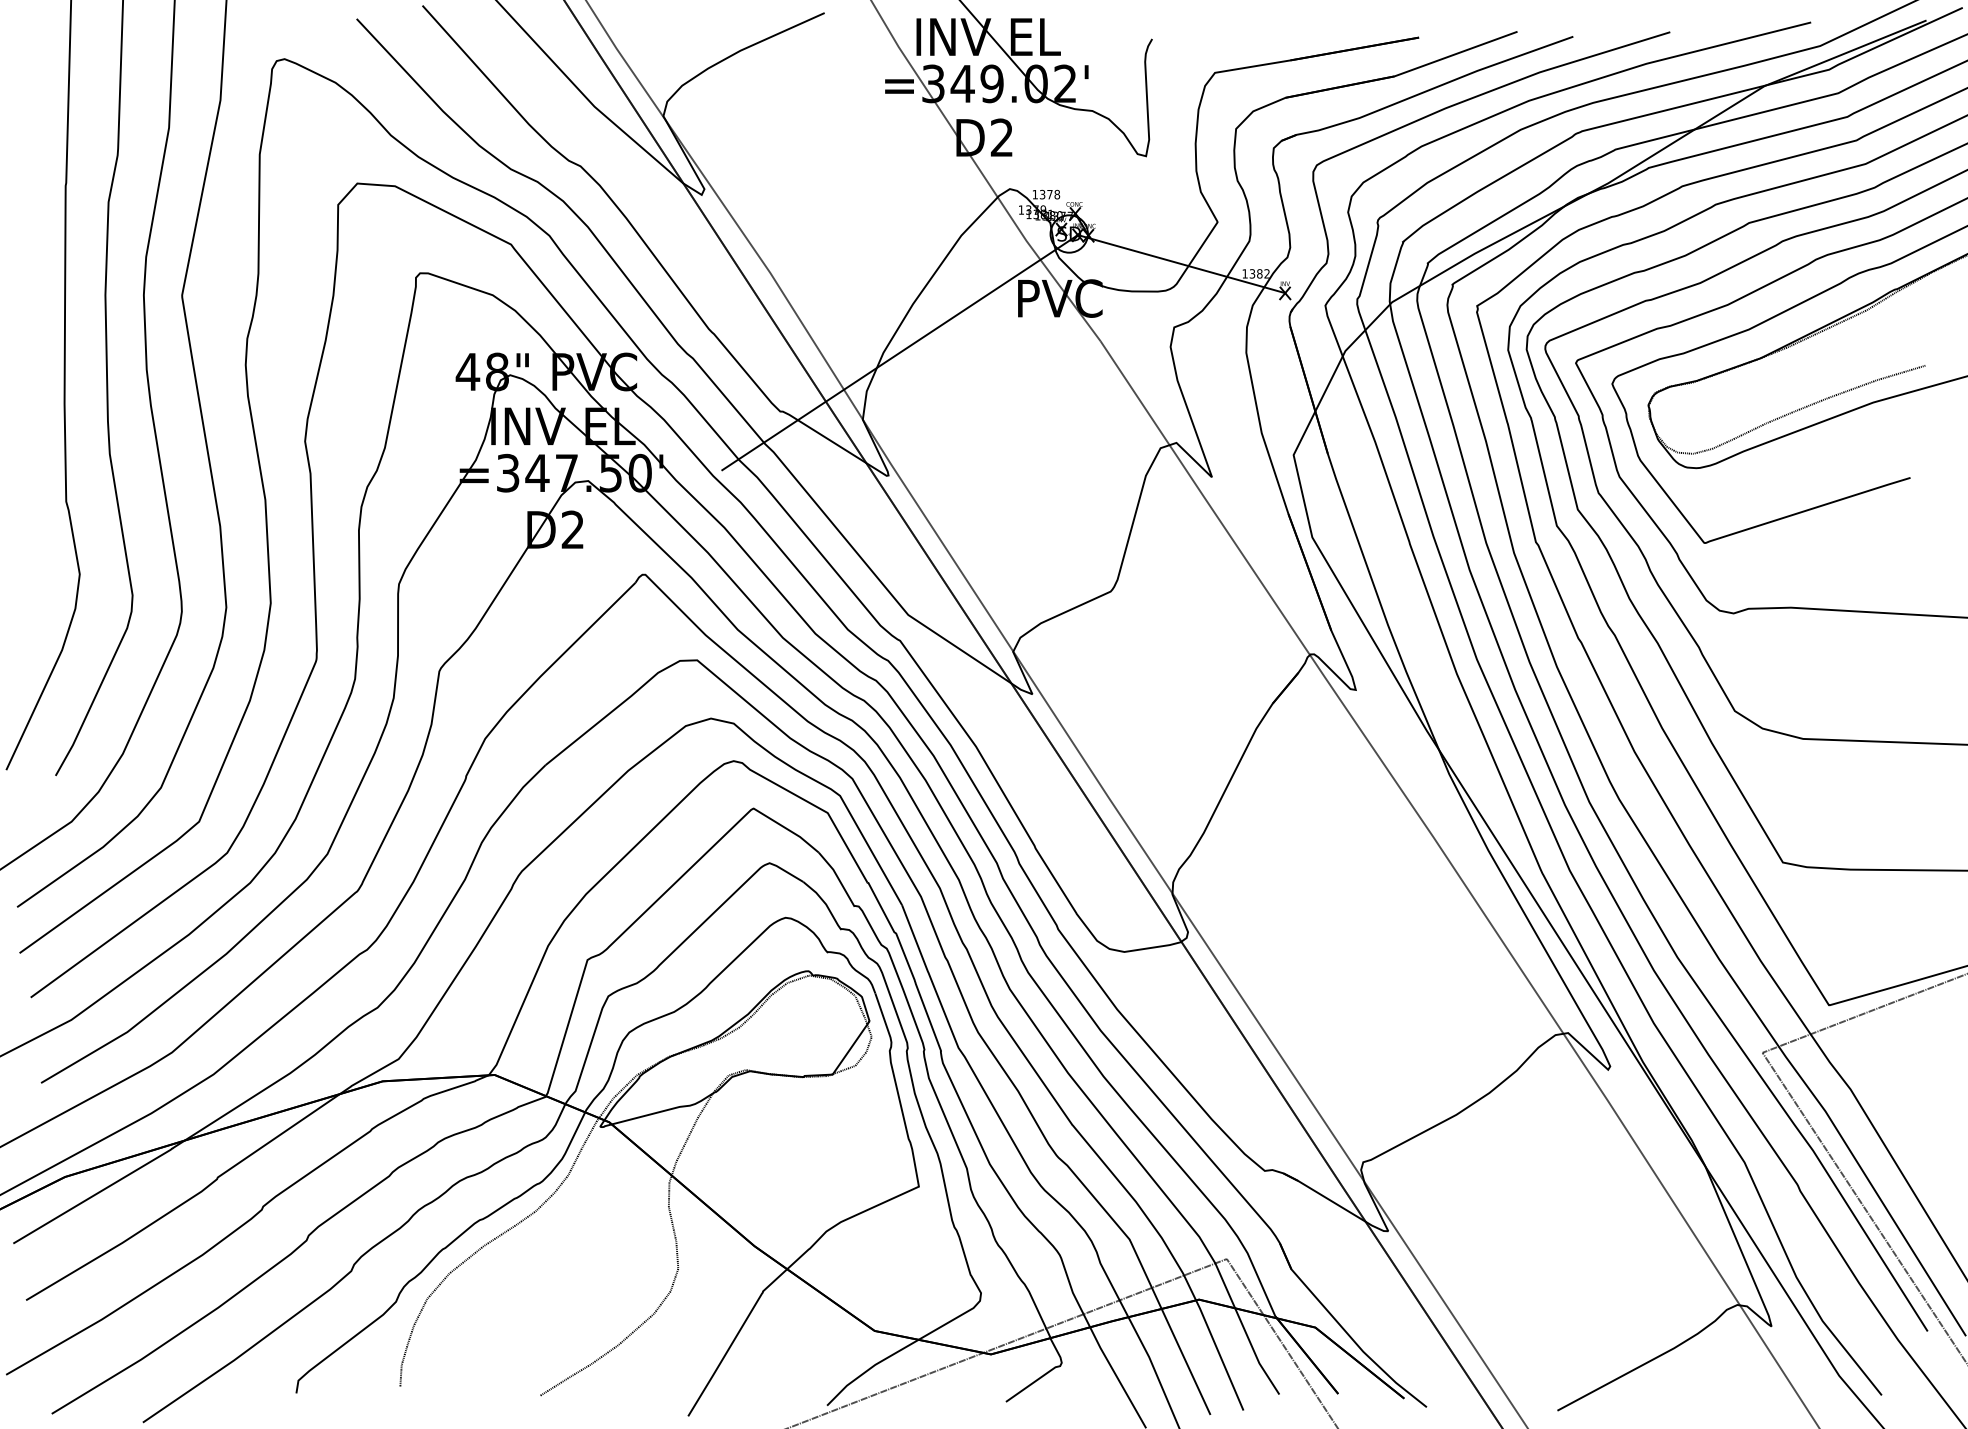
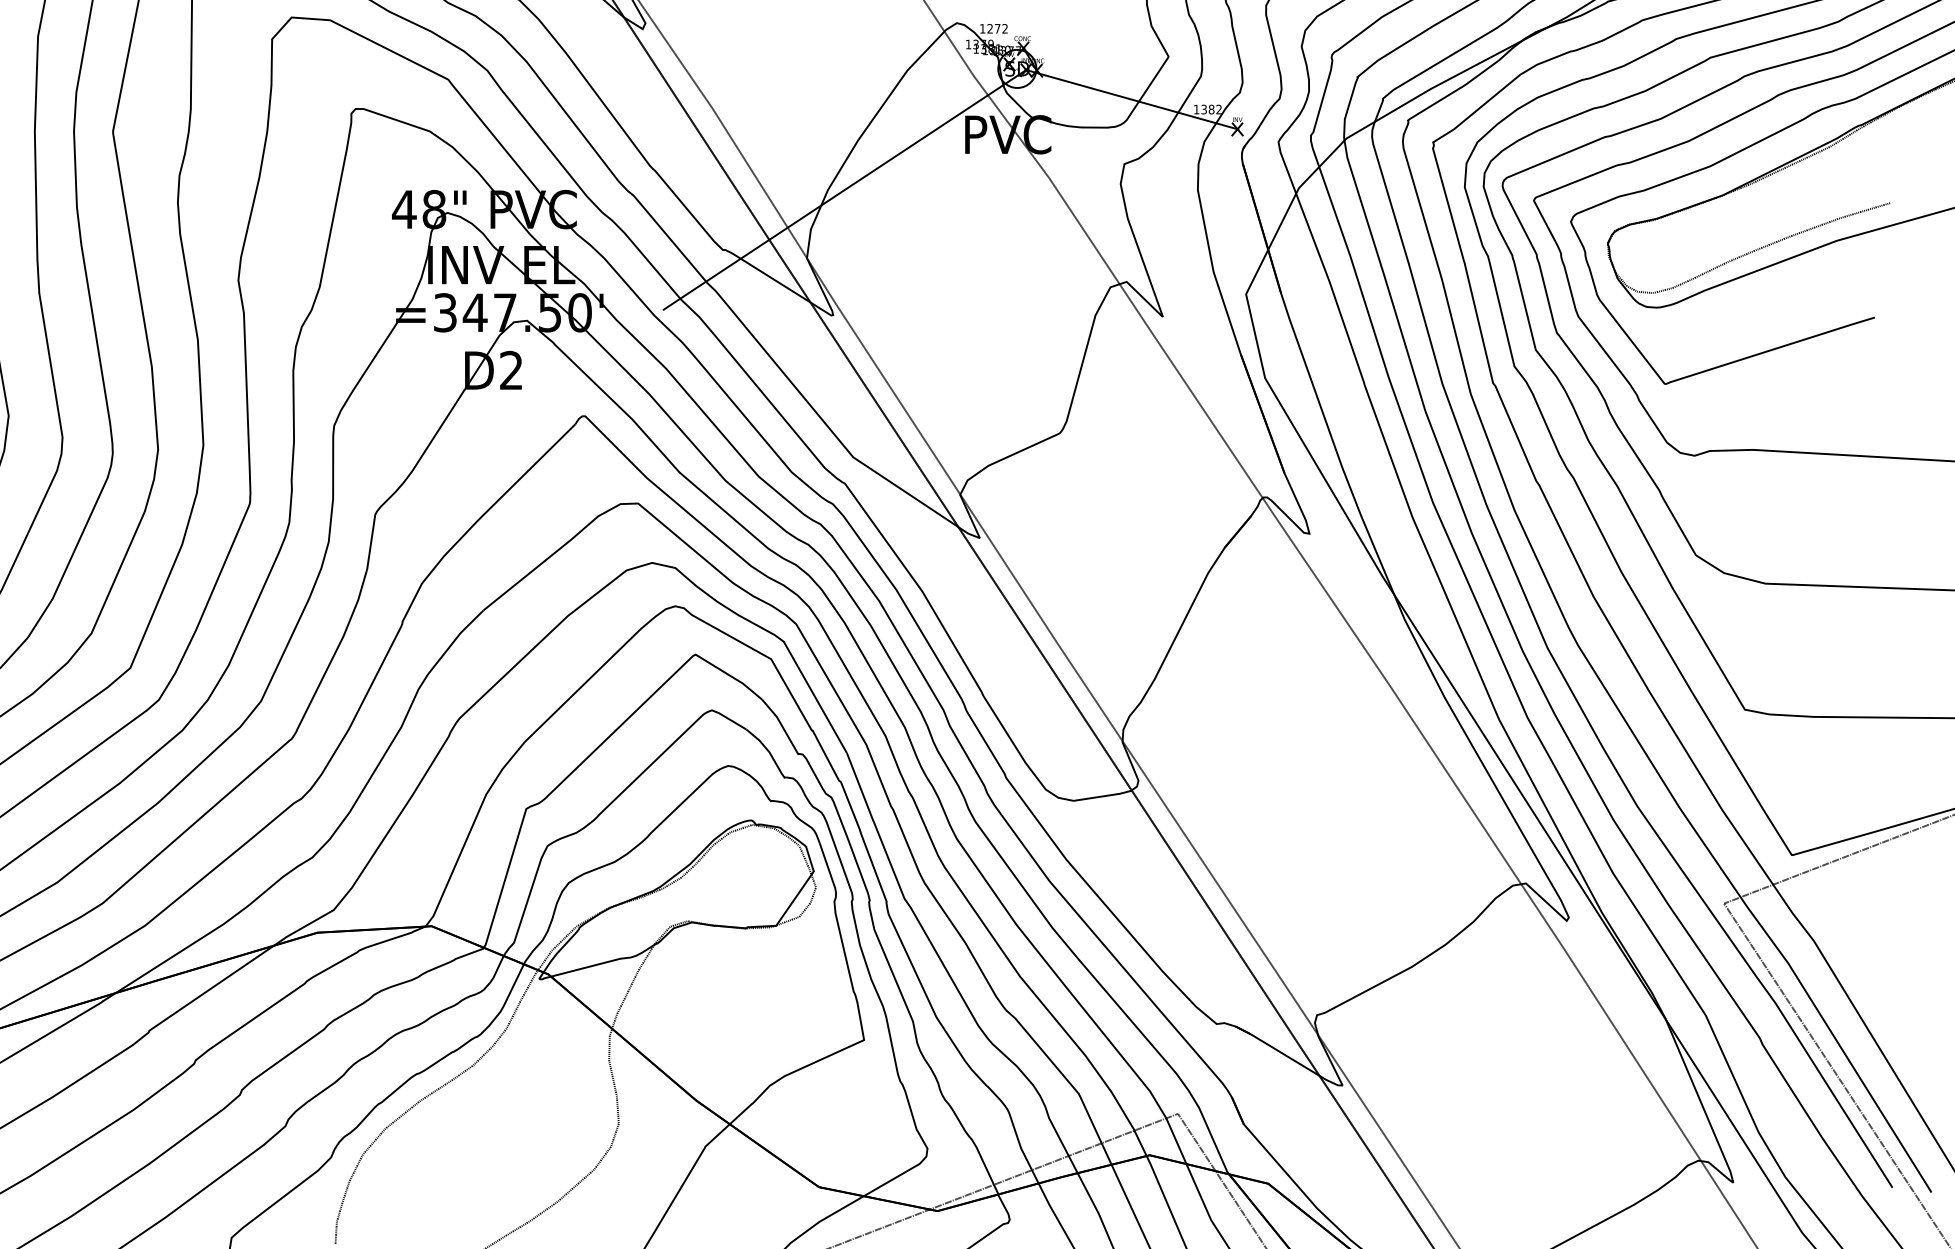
text: (1050, 194) -> (998, 28), 1378 -> 1272

